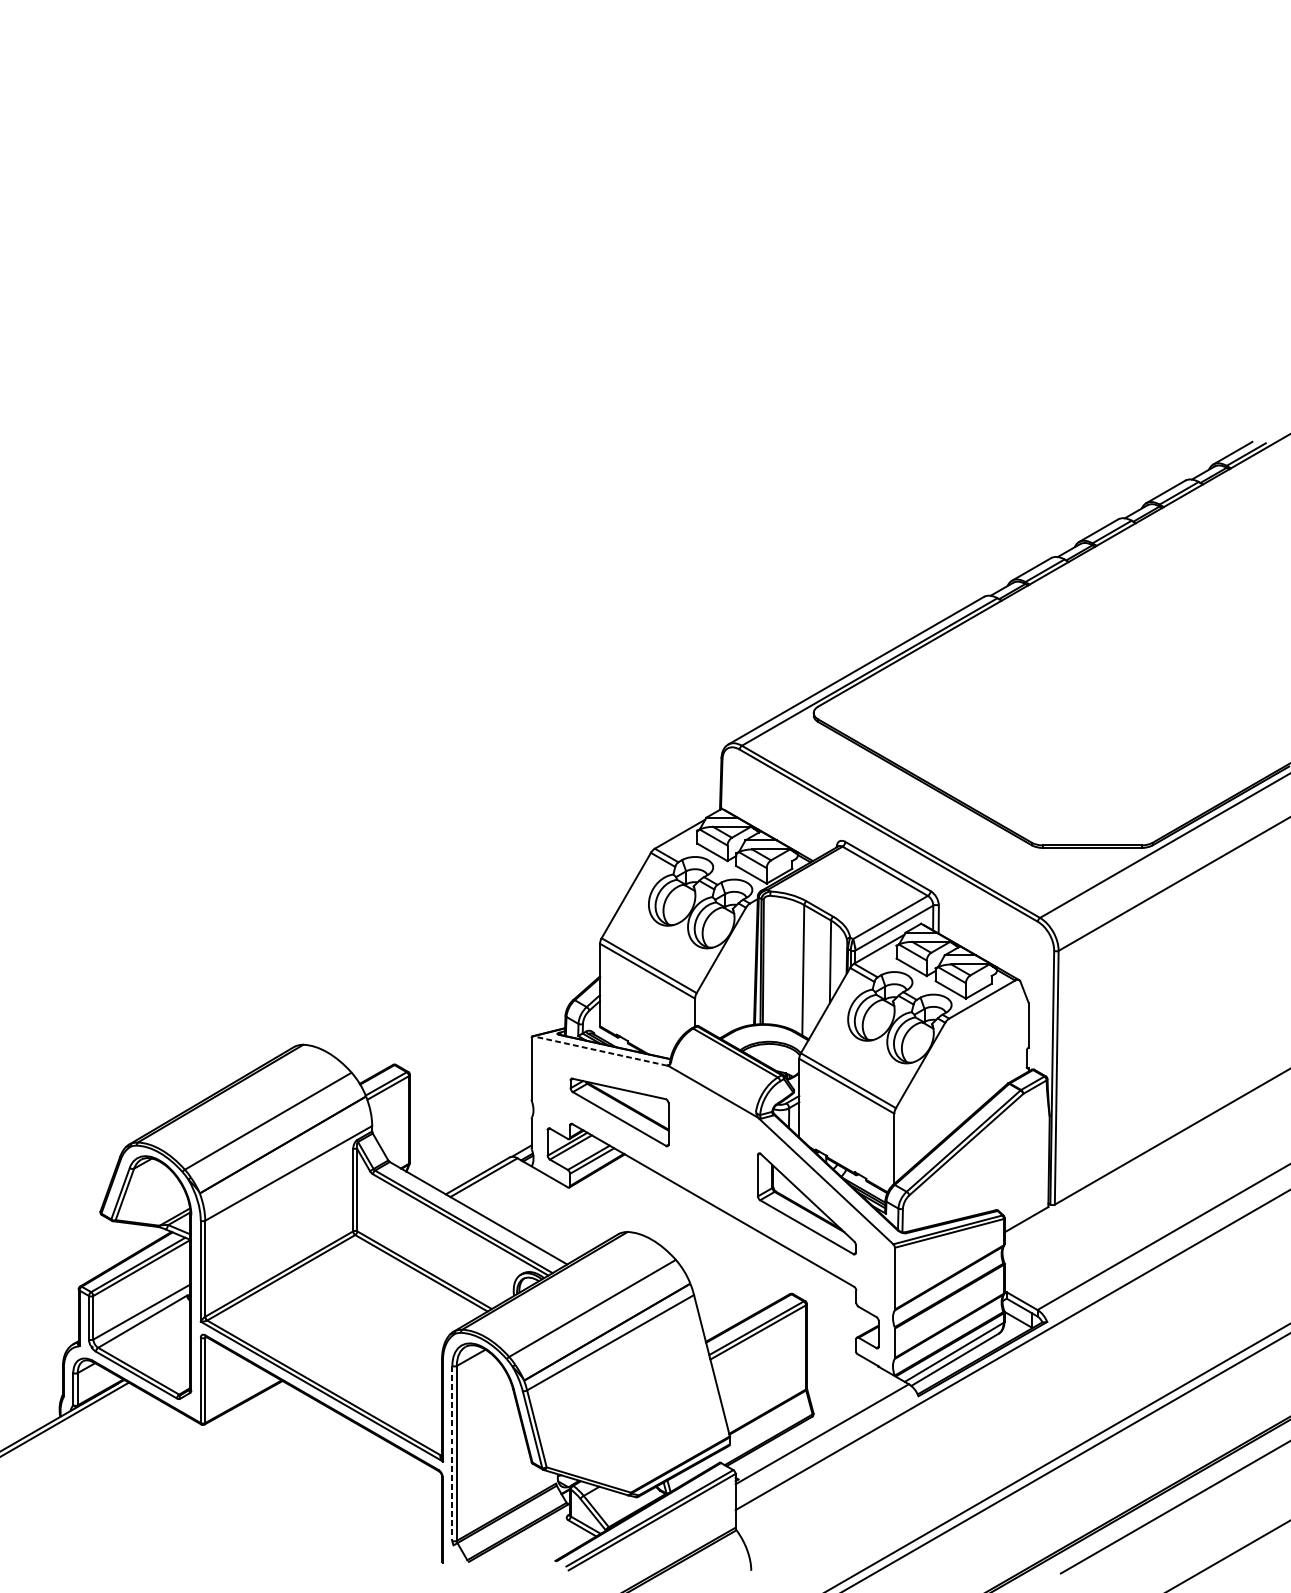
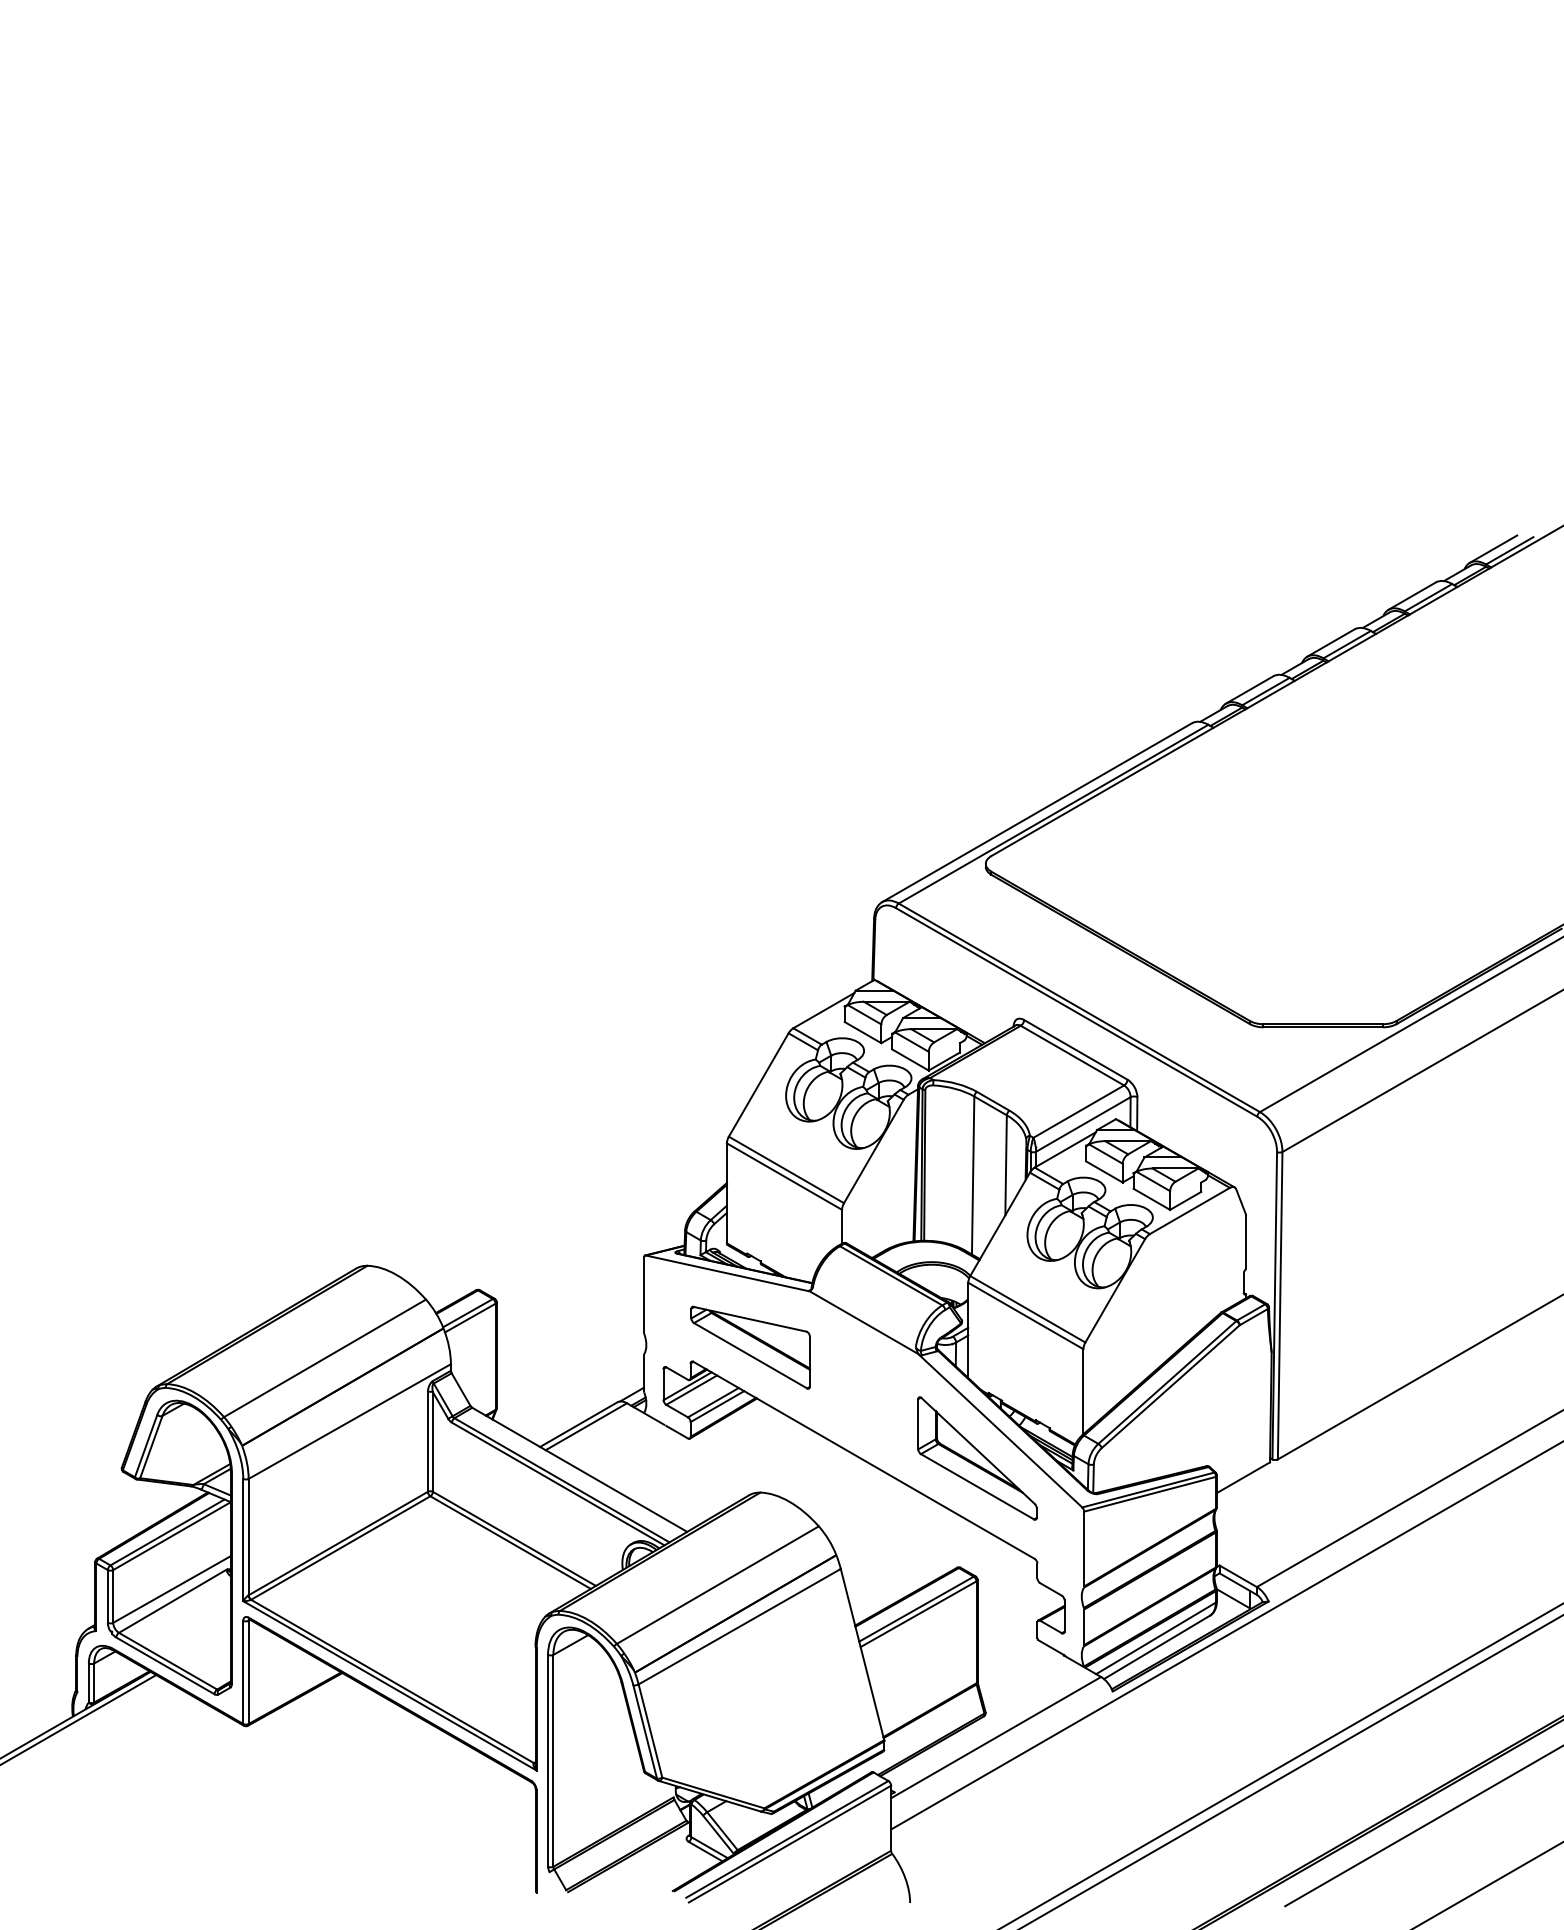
line: (599, 1051) -> (726, 1273), dashed -> solid
line: (452, 1453) -> (548, 1760), dashed -> solid

